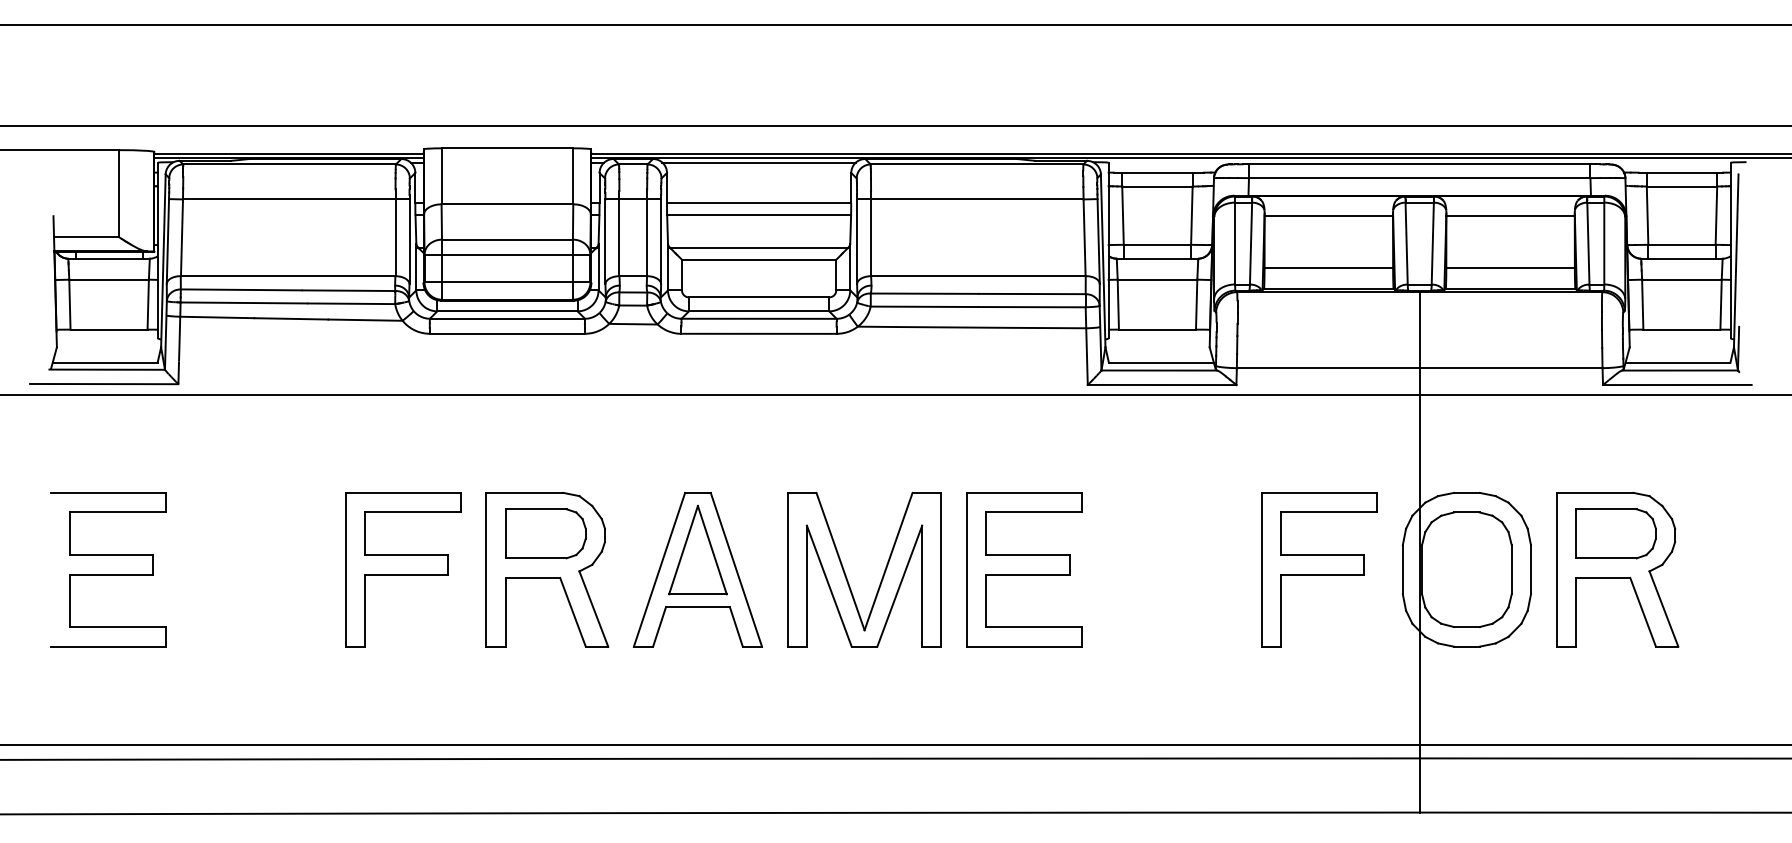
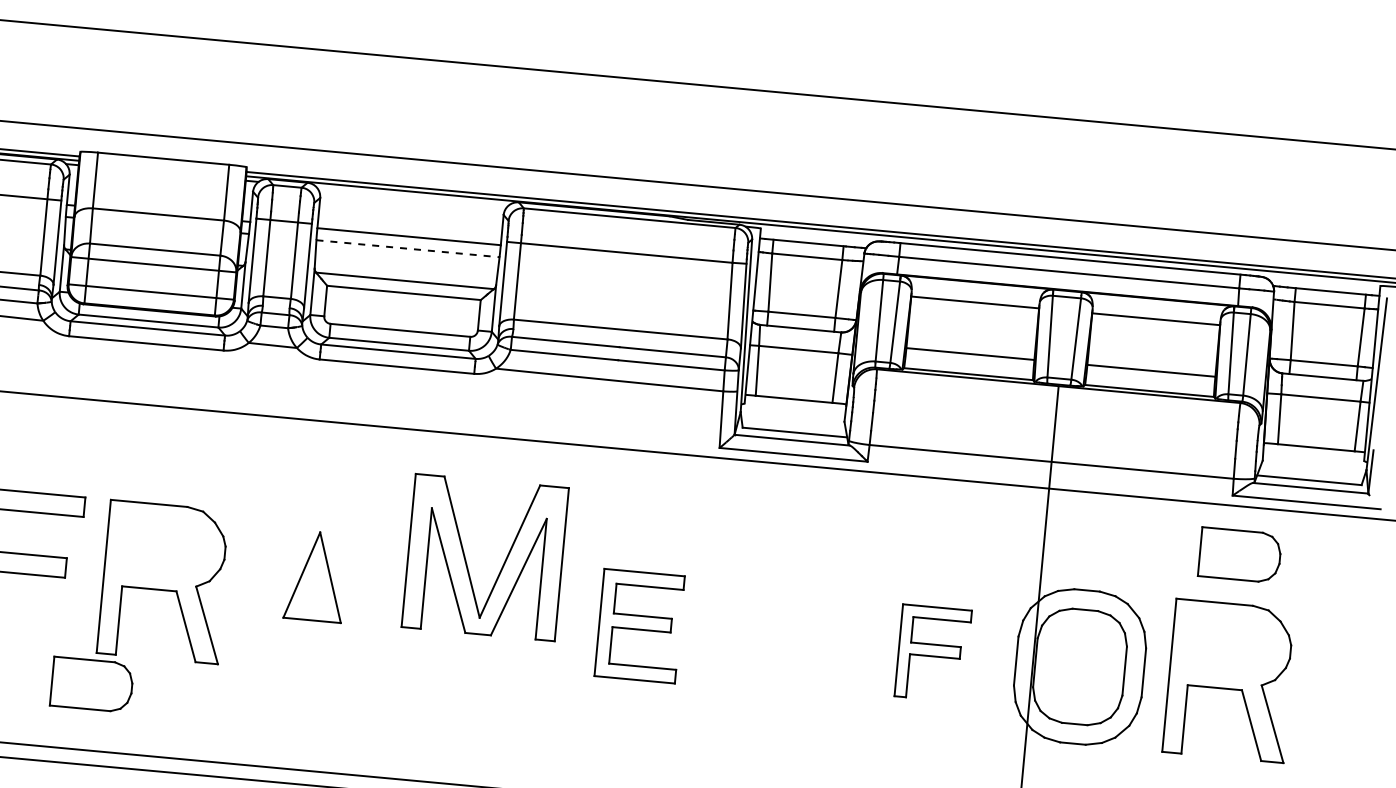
line: (758, 162) -> (412, 196), removed
line: (759, 215) -> (408, 248), solid -> dashed
part: (545, 533) -> (91, 684), moved
part: (1615, 533) -> (1239, 554), moved
part: (697, 569) -> (313, 595), removed
part: (1024, 569) -> (639, 625), size x0.7
part: (1319, 569) -> (933, 653), size x0.6
part: (847, 577) -> (467, 563), moved

